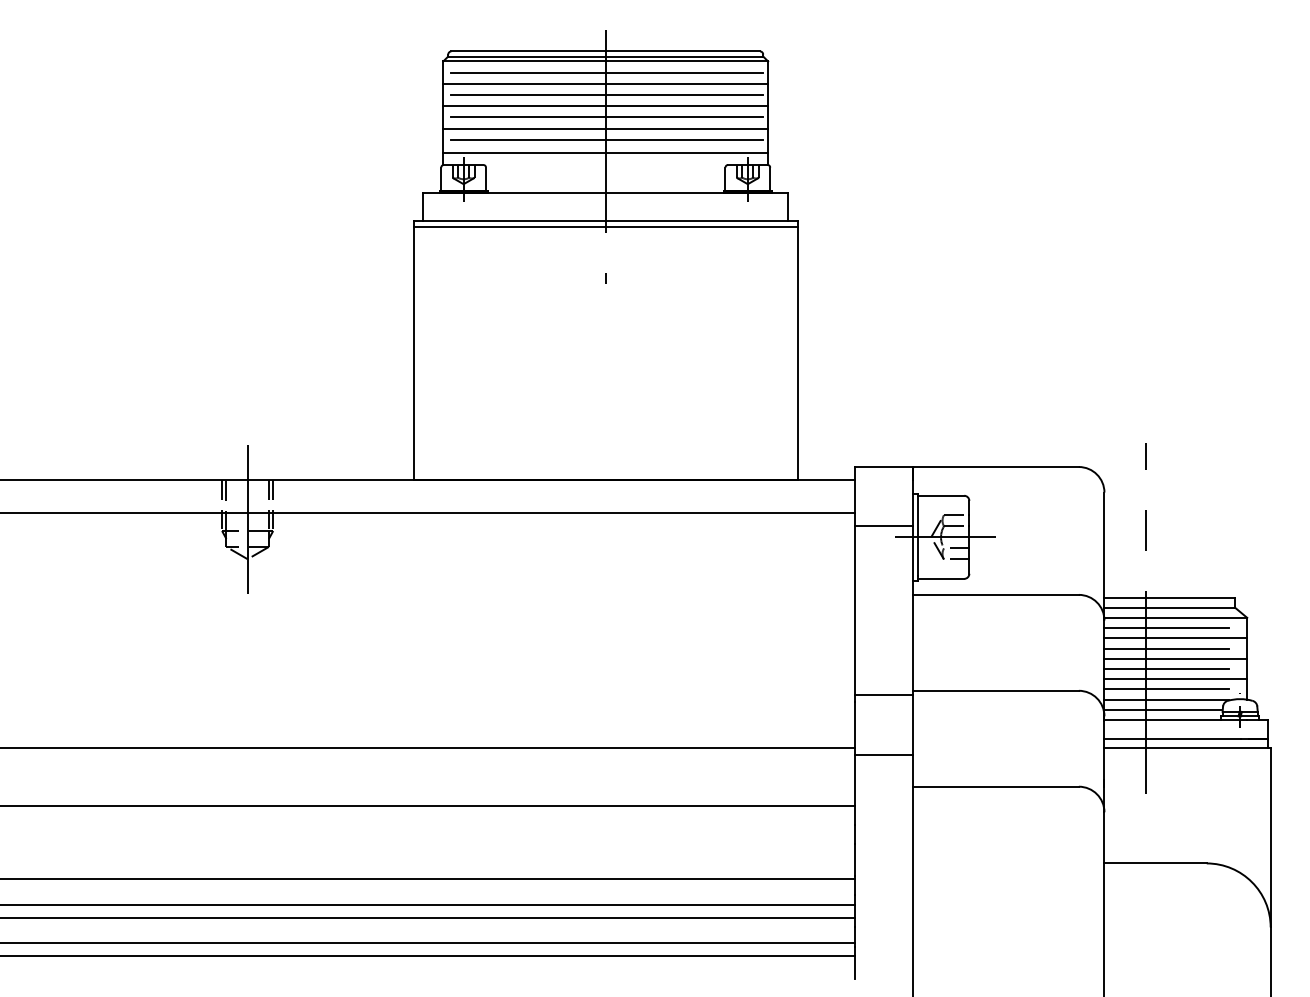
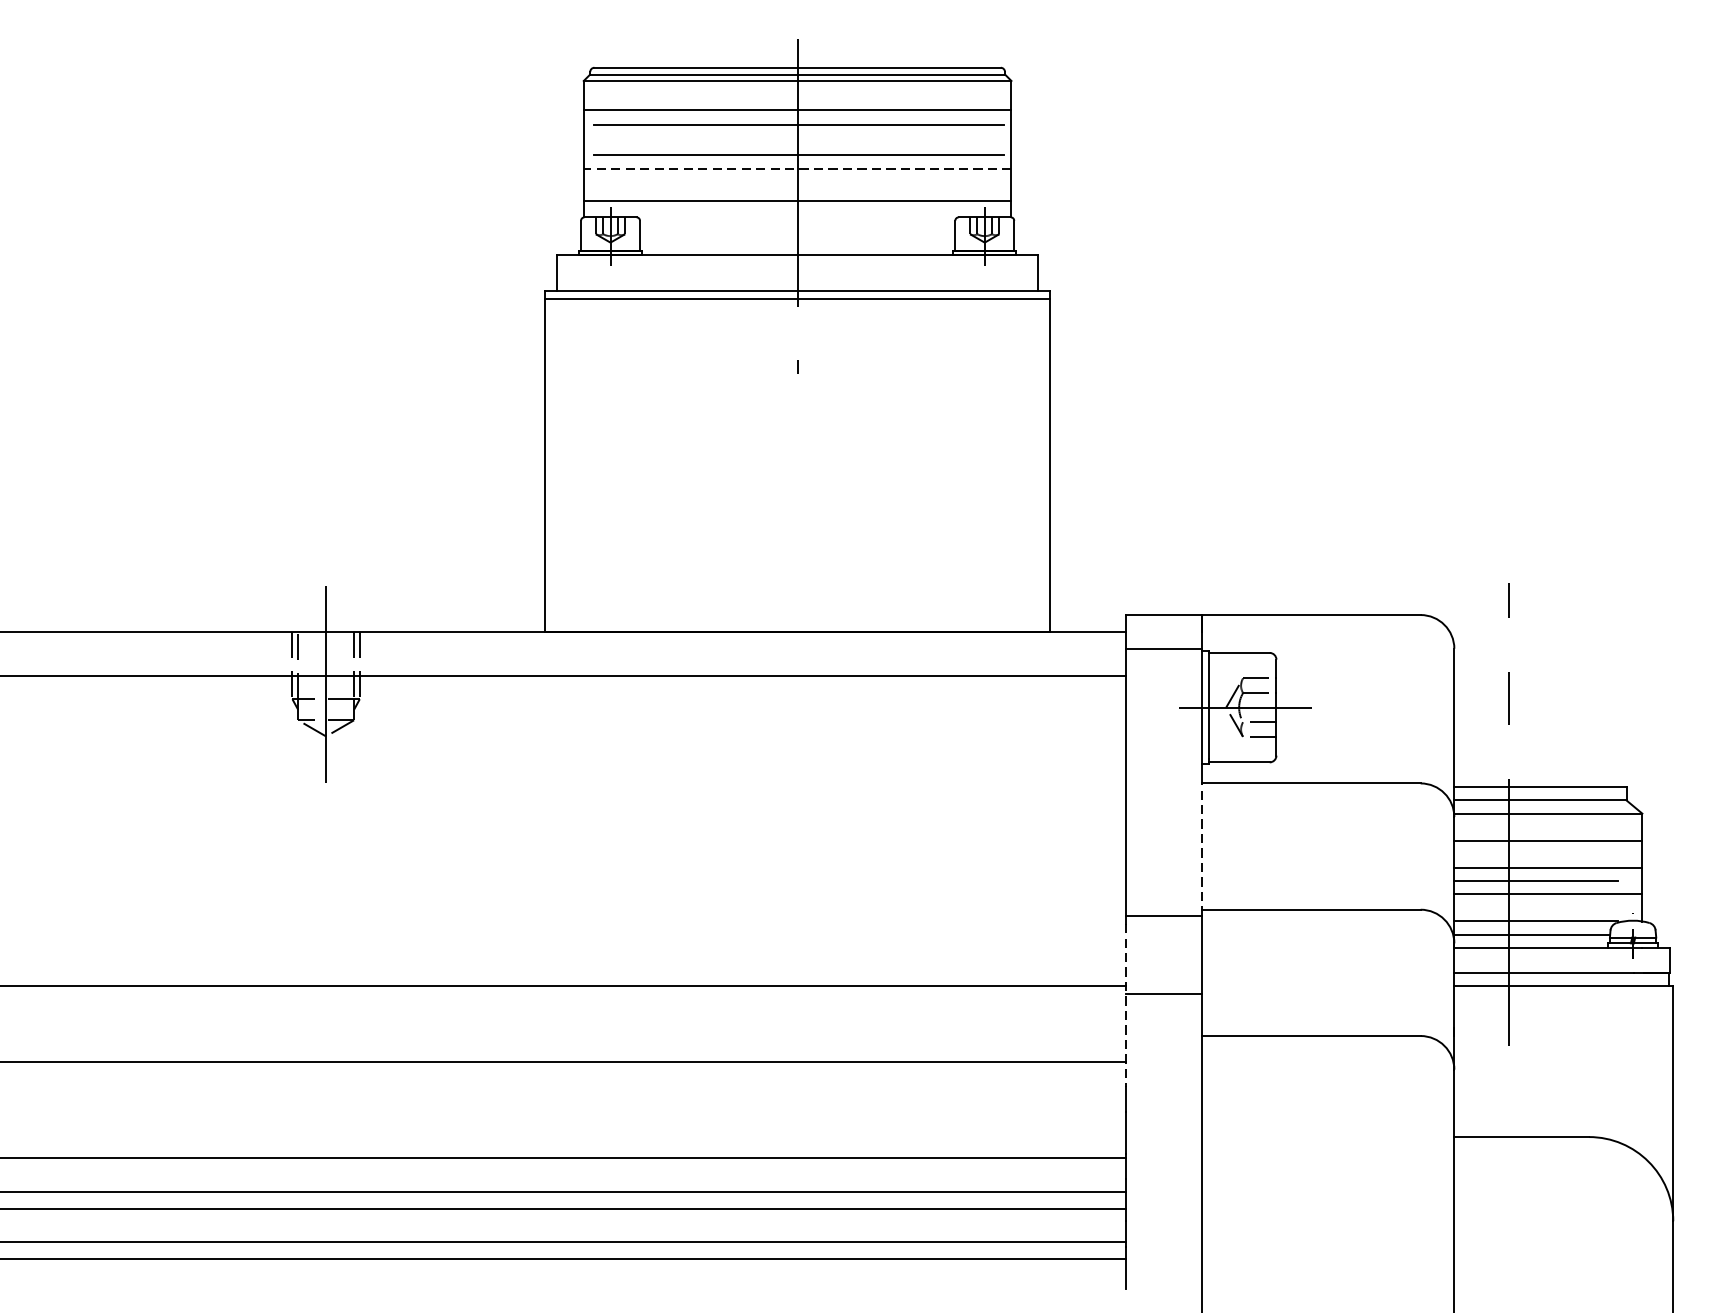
line: (606, 72) -> (798, 95), removed
line: (605, 106) -> (797, 140), removed
line: (605, 128) -> (797, 169), solid -> dashed
line: (606, 139) -> (798, 183), removed
line: (883, 526) -> (1163, 648), moved
line: (1166, 628) -> (1536, 827), removed
line: (912, 644) -> (1201, 848), solid -> dashed
line: (1166, 648) -> (1536, 854), removed
line: (1166, 689) -> (1536, 908), removed
line: (855, 763) -> (1126, 1005), solid -> dashed

